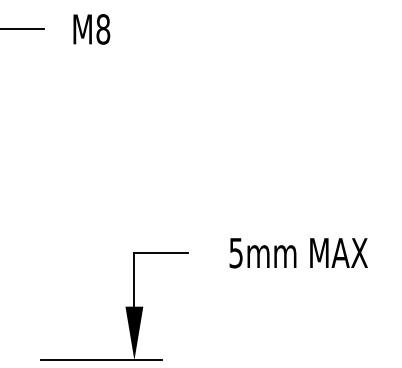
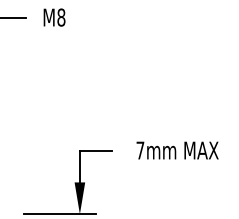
text: (236, 252) -> (140, 150), 5mm -> 7mm

